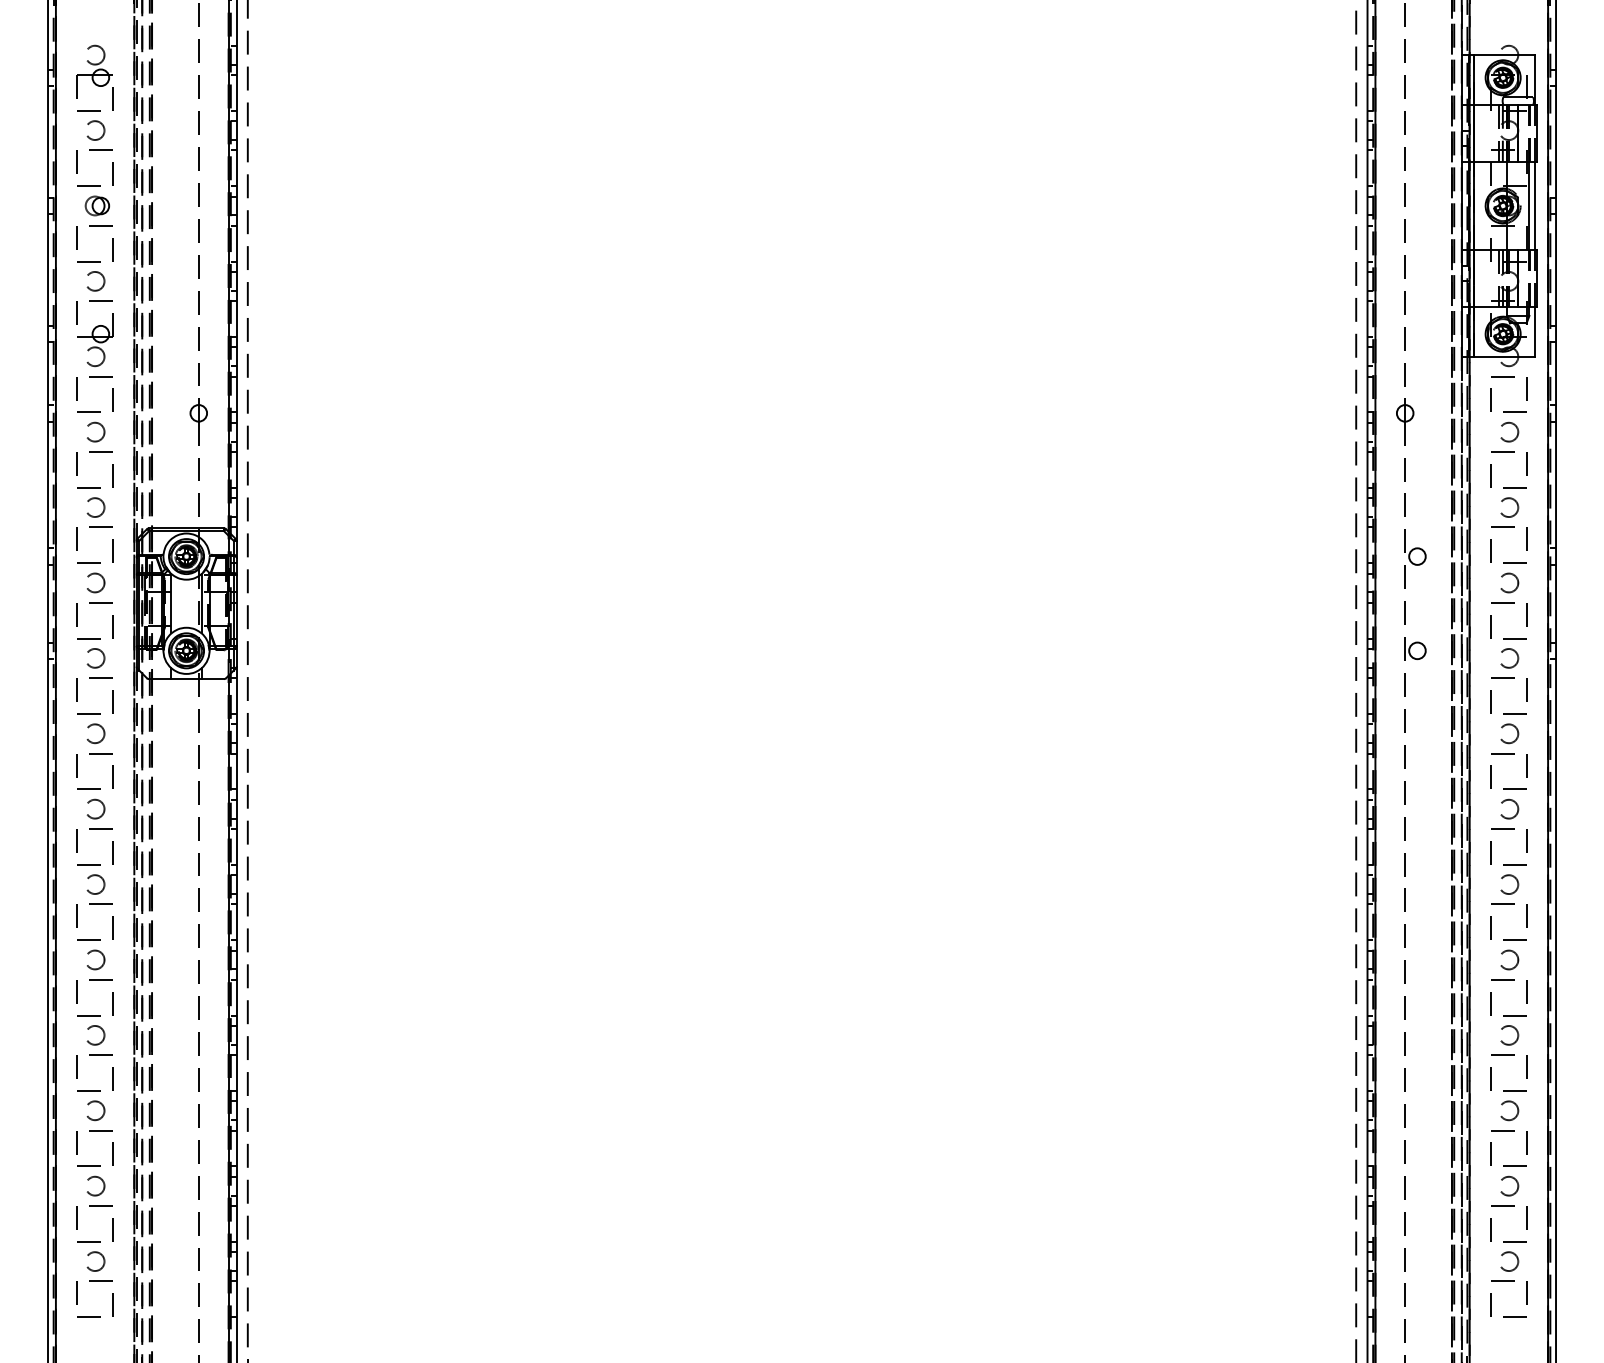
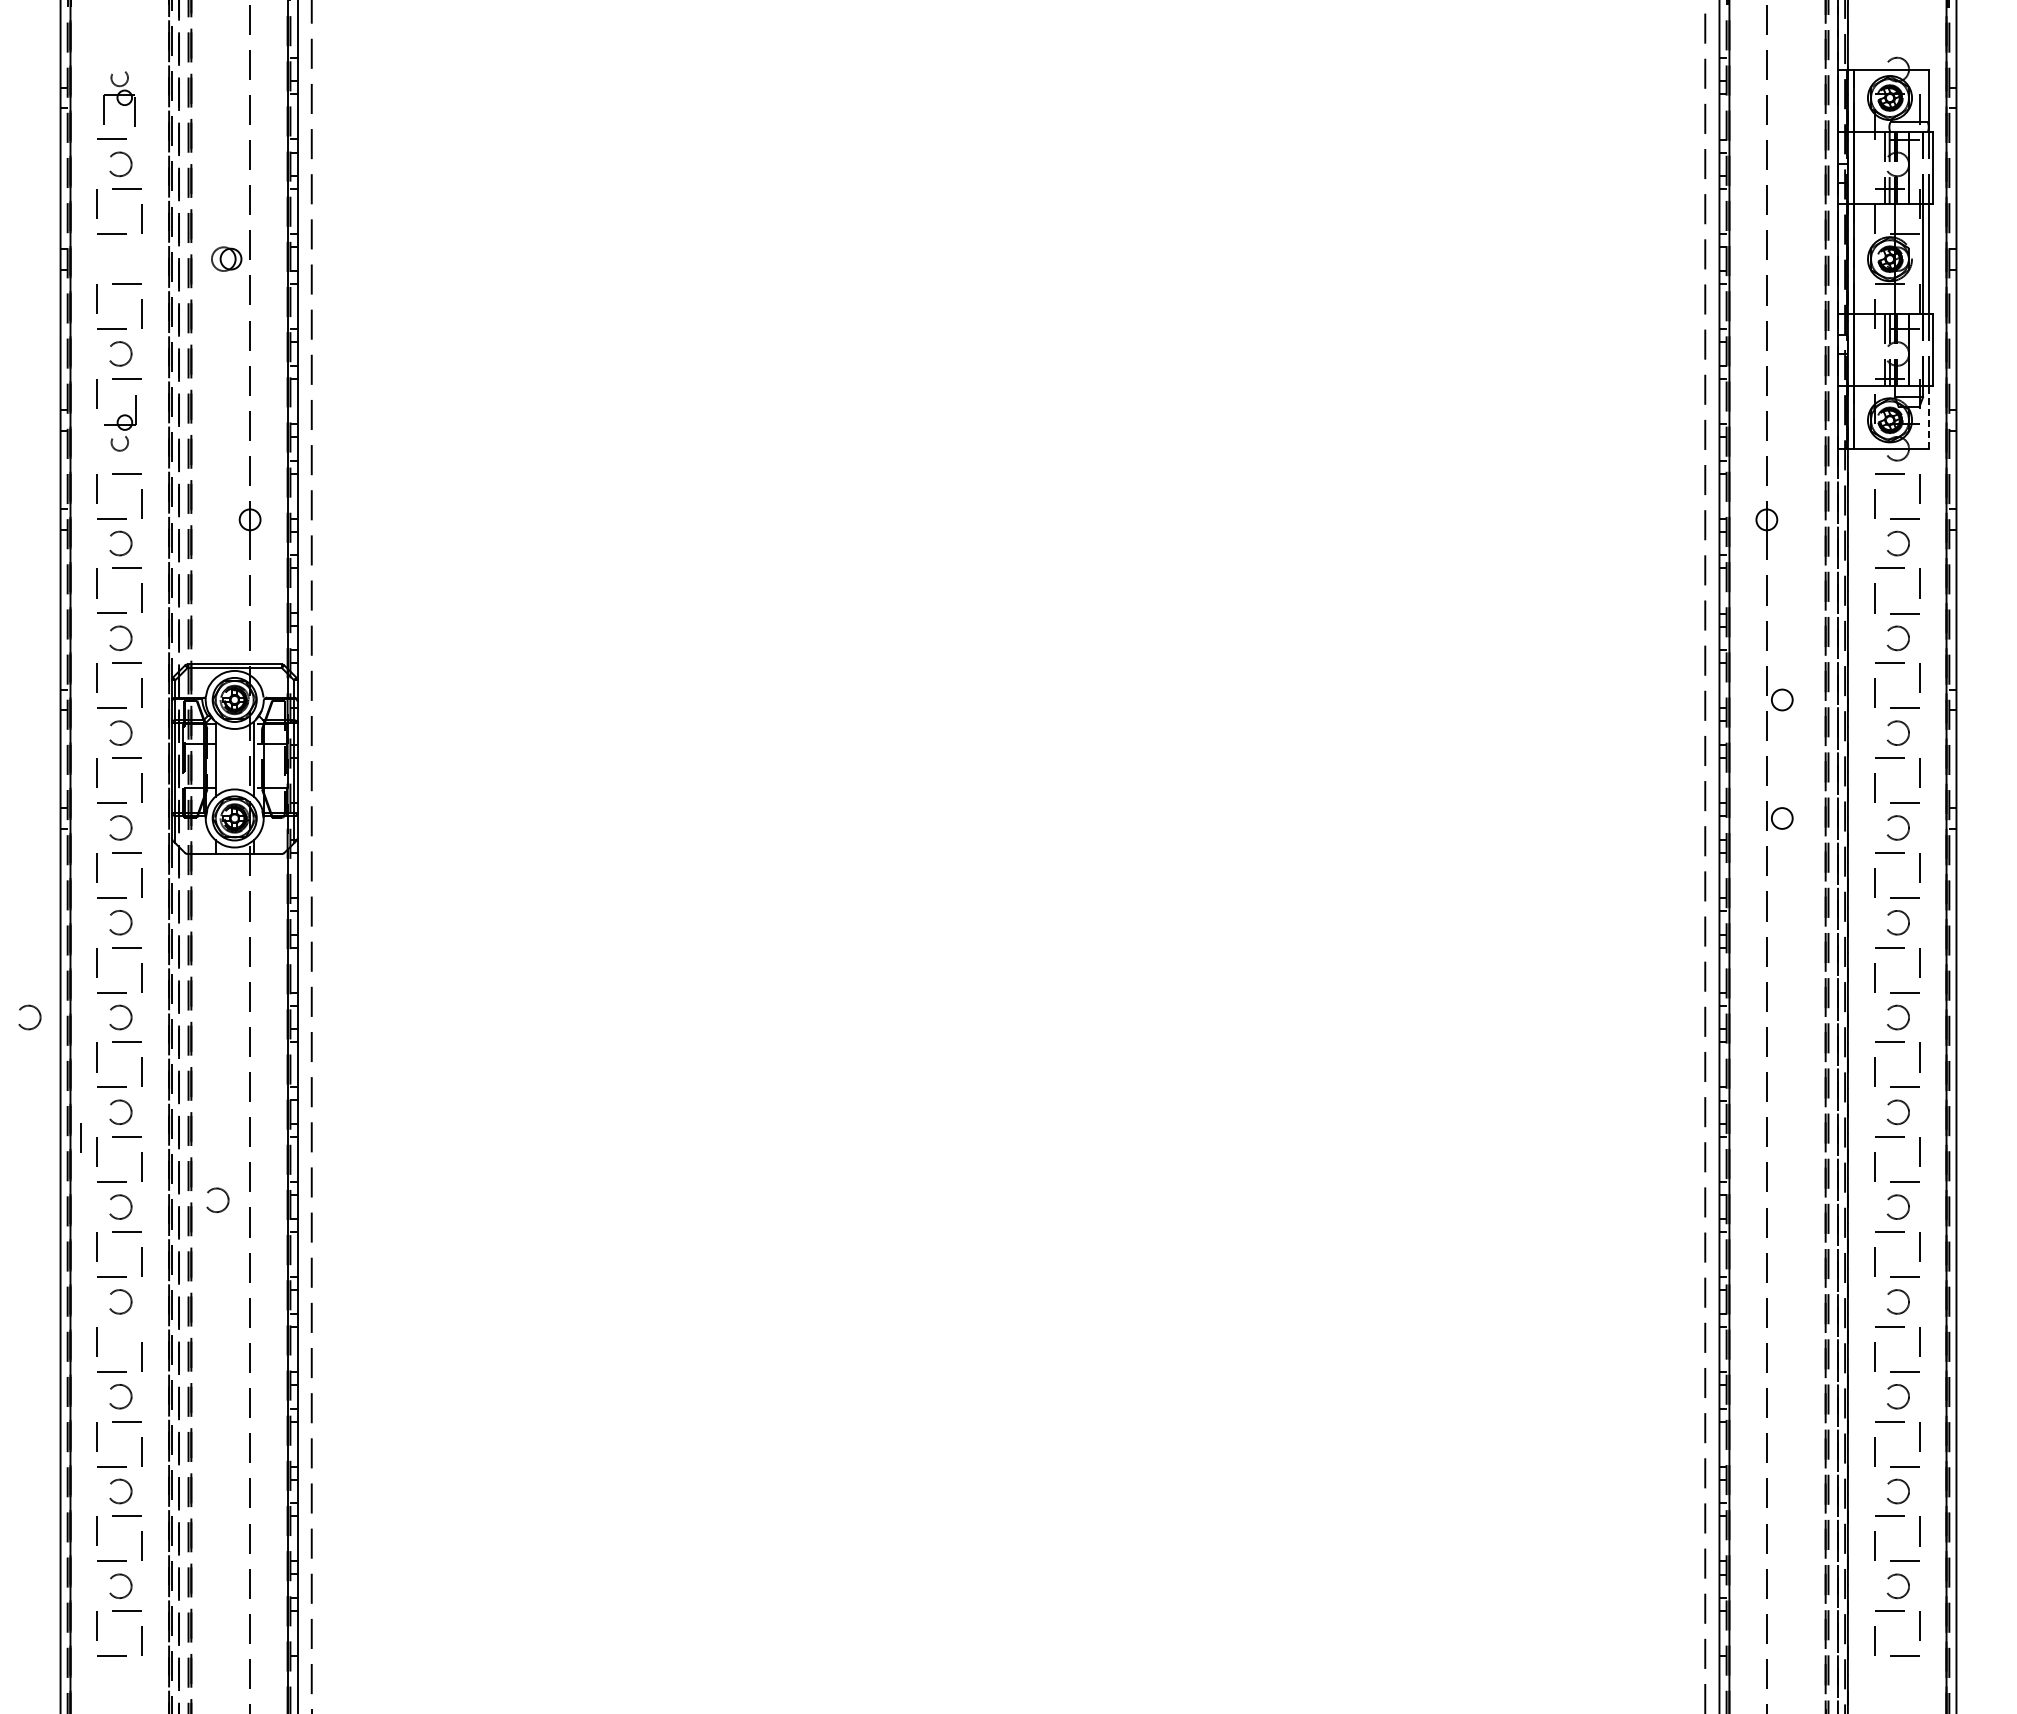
part: (94, 77) -> (119, 97), size x0.7
part: (97, 205) -> (226, 258), moved
line: (1534, 331) -> (1929, 417), solid -> dashed
part: (94, 339) -> (119, 427), size x0.7
circle: (23, 809) -> (29, 1017), added
line: (63, 904) -> (80, 1137), added
circle: (172, 953) -> (217, 1199), added
line: (100, 1054) -> (126, 1326), removed

